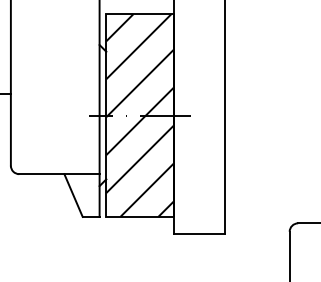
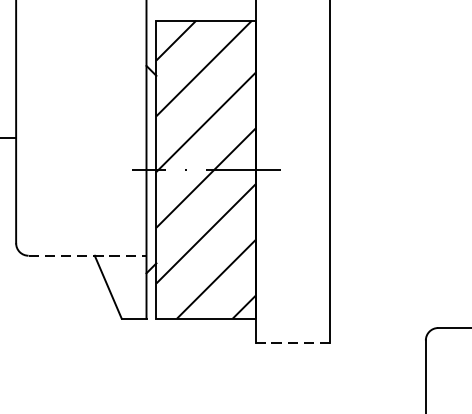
line: (59, 174) -> (87, 256), solid -> dashed
line: (198, 233) -> (291, 342), solid -> dashed

